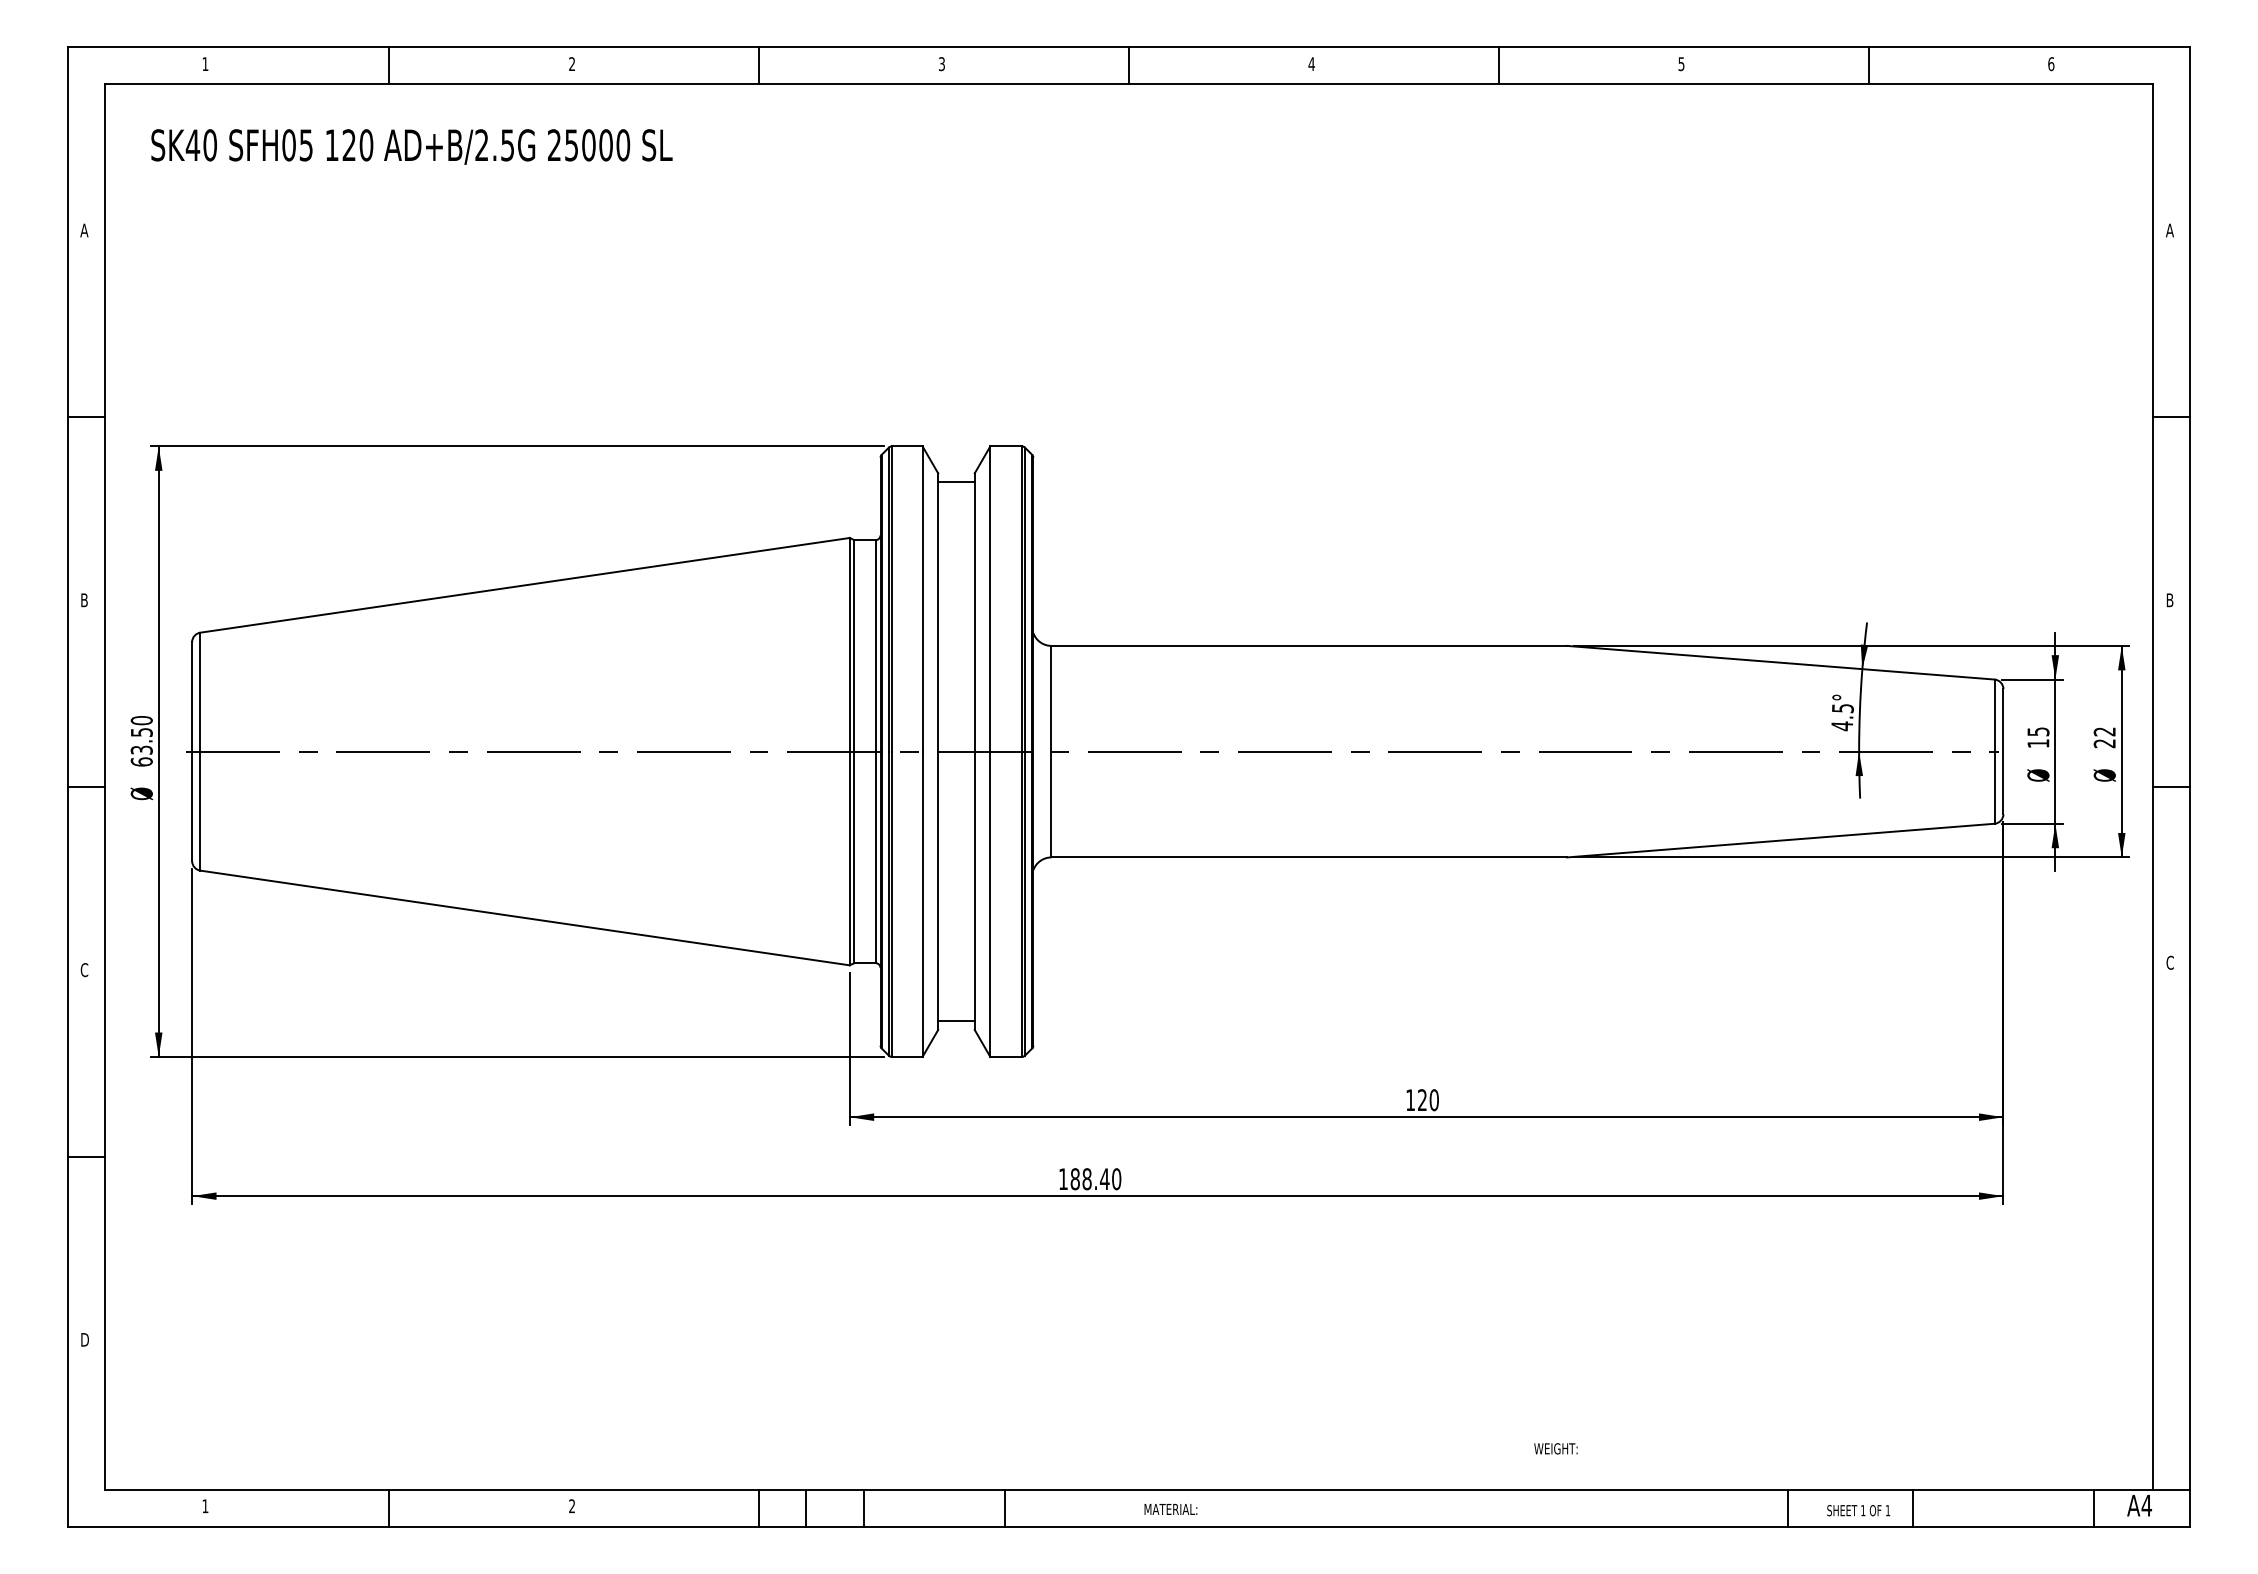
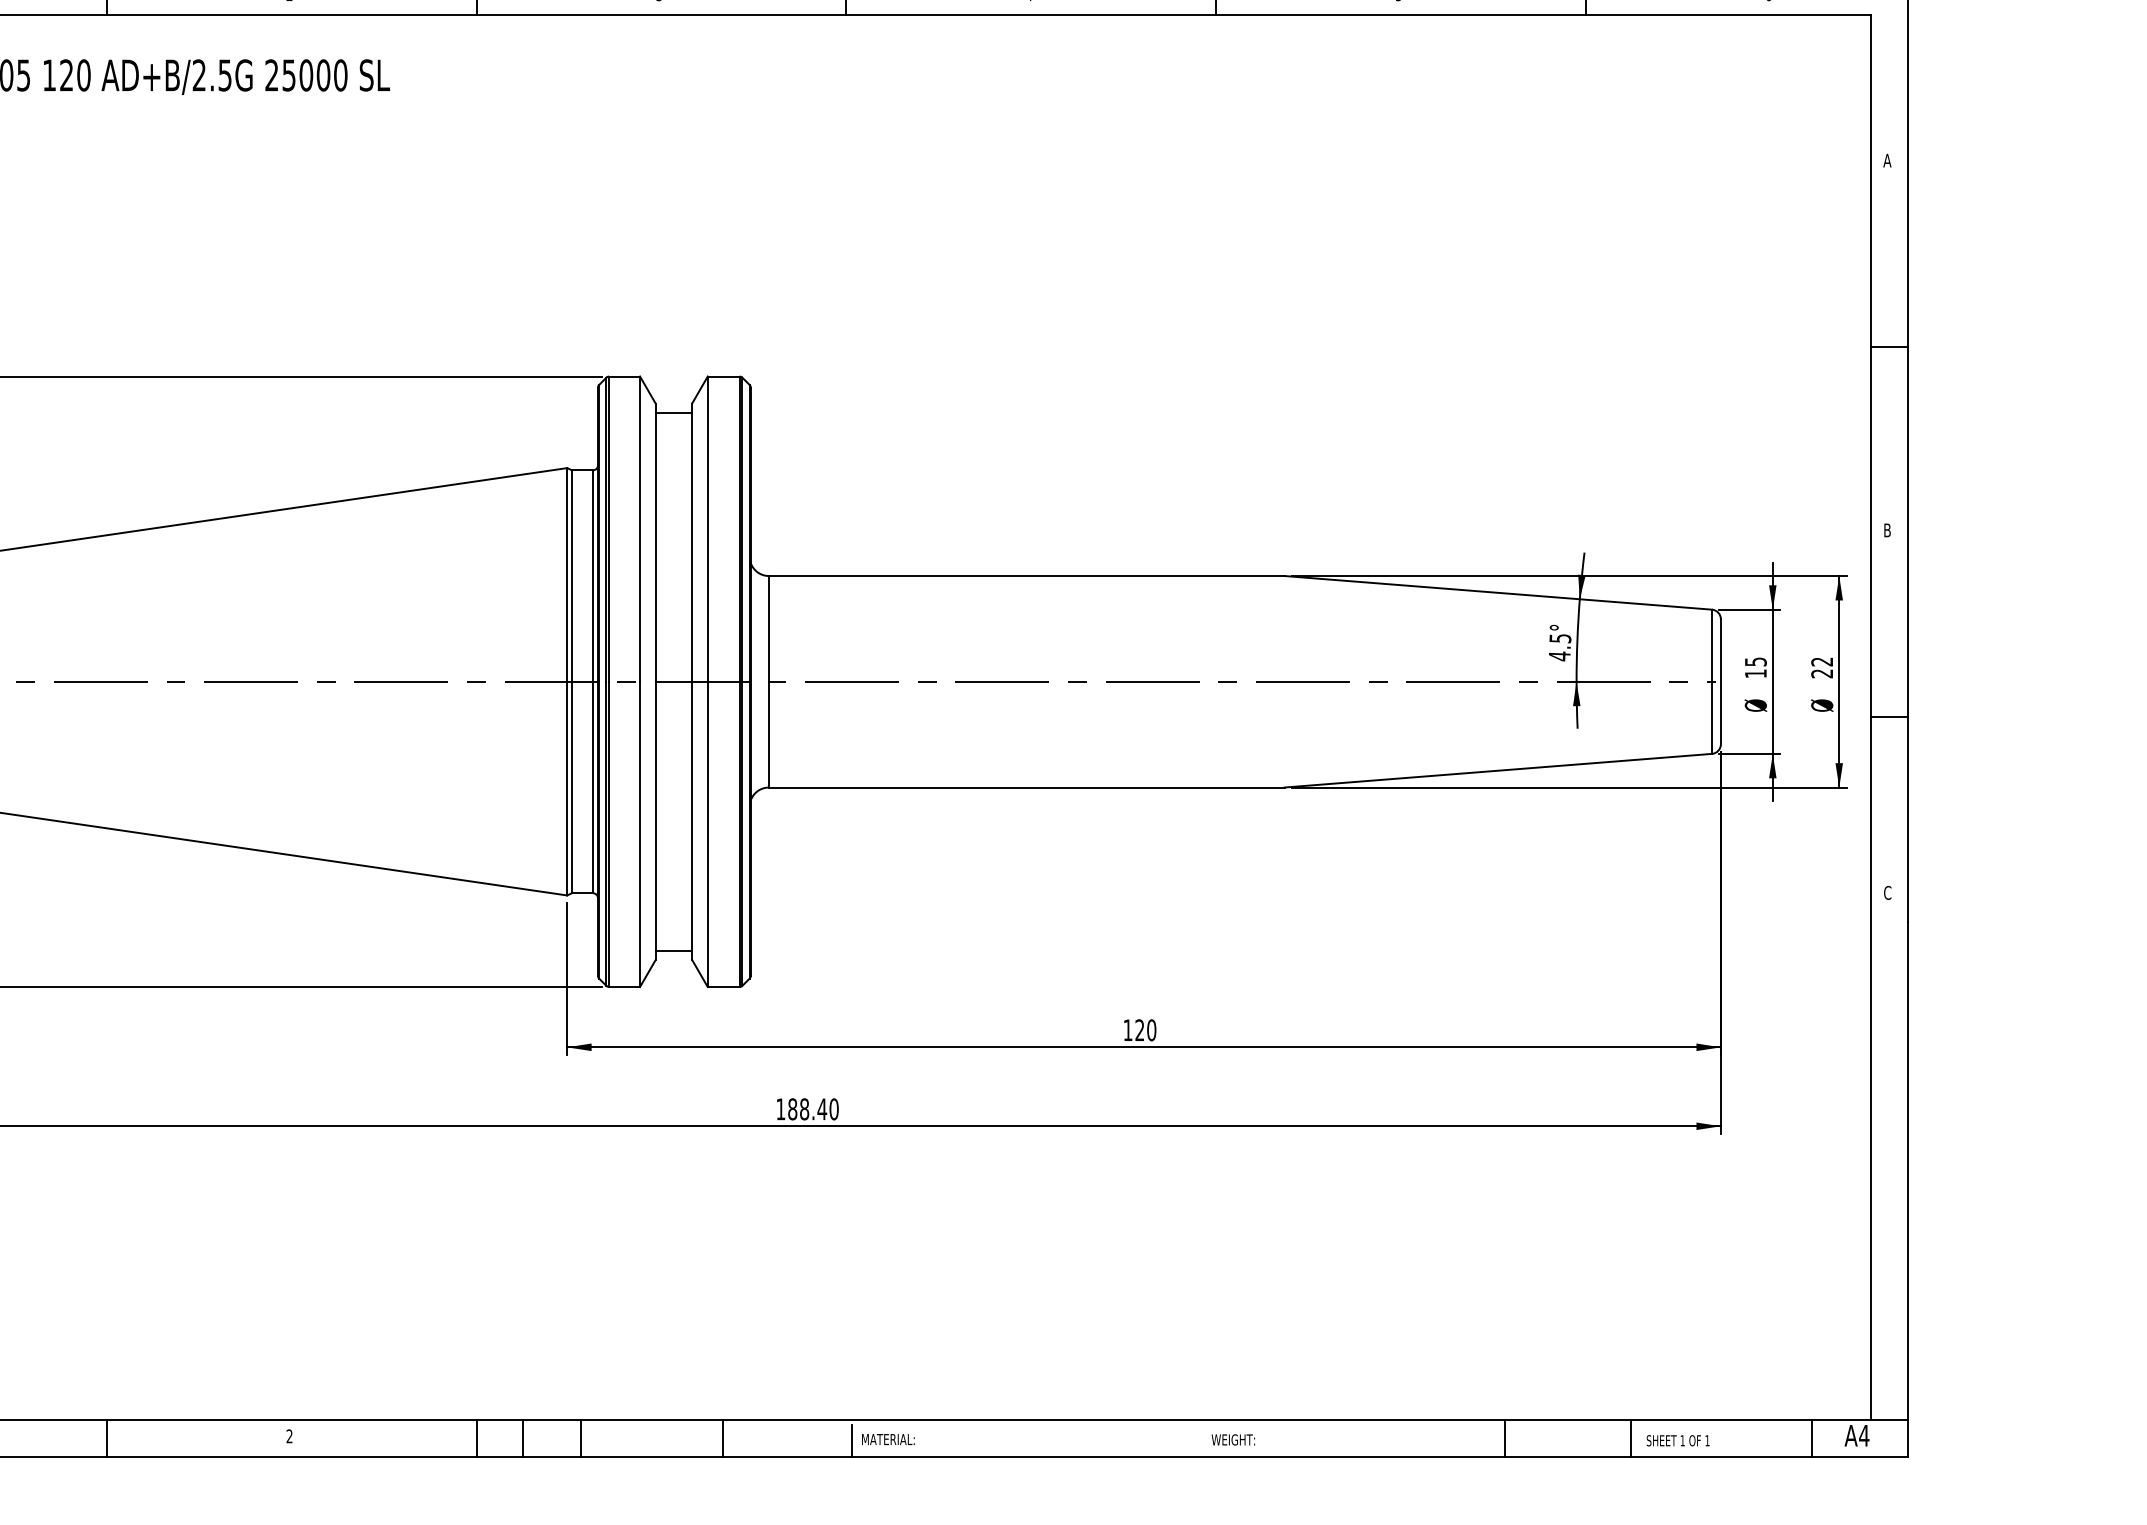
text: (1555, 1448) -> (1232, 1439), moved
line: (1134, 1510) -> (851, 1440), added
text: (1858, 1510) -> (1677, 1440), moved

